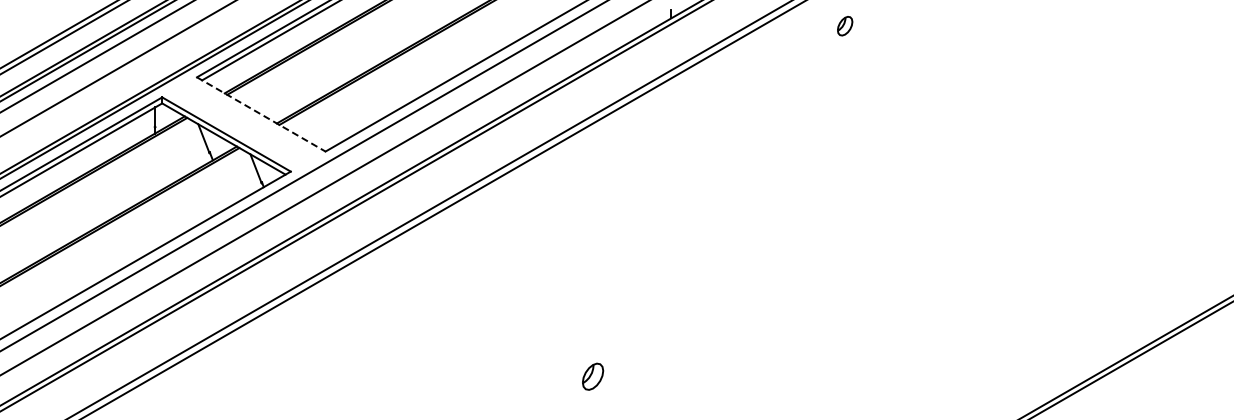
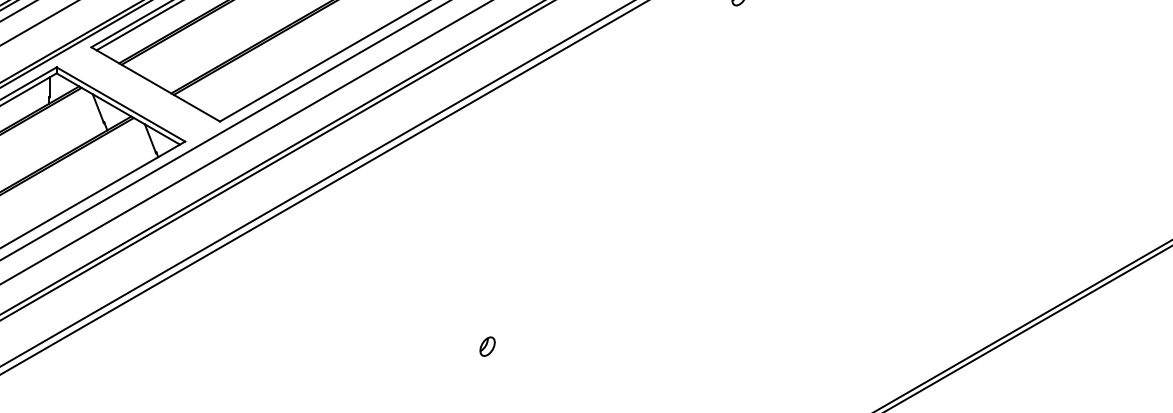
line: (261, 114) -> (155, 84), dashed -> solid
part: (593, 376) -> (487, 346), size x0.71

